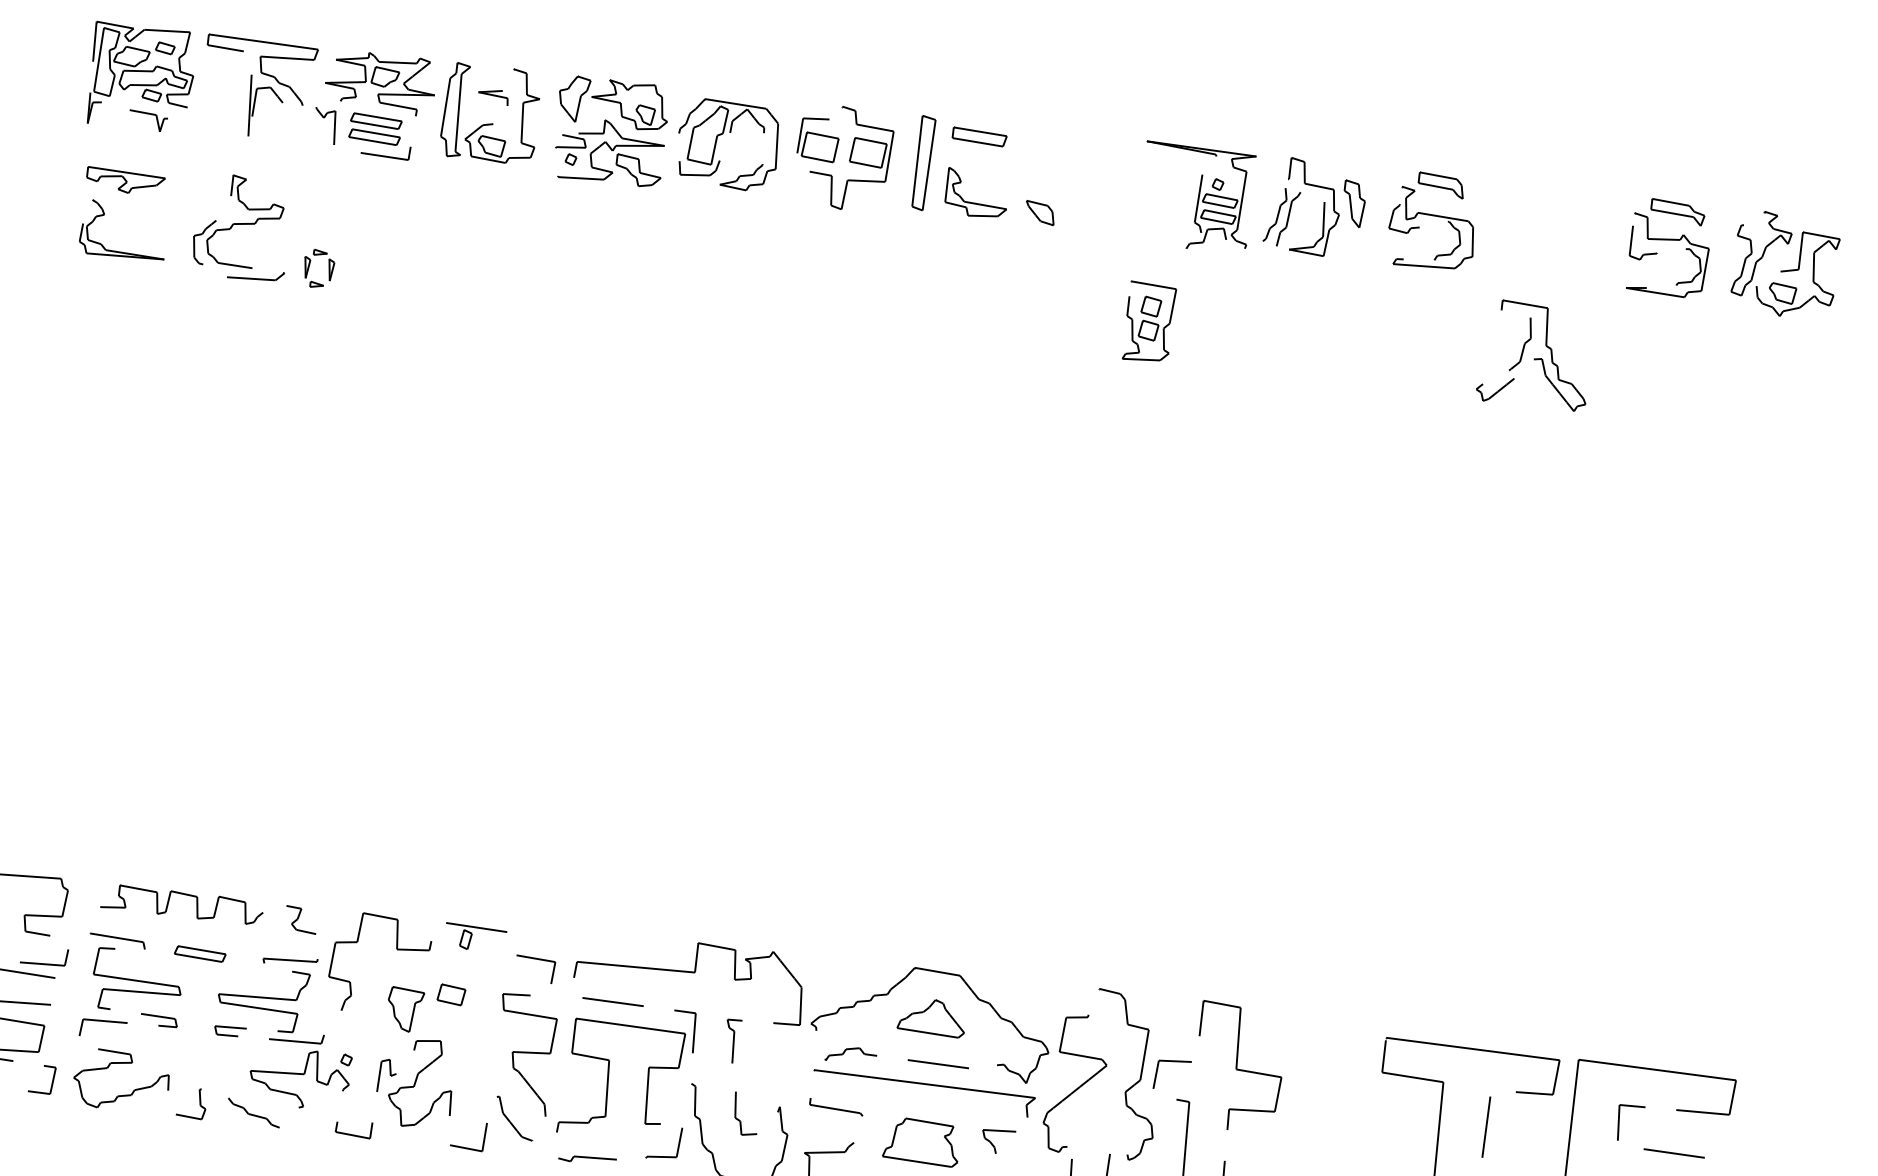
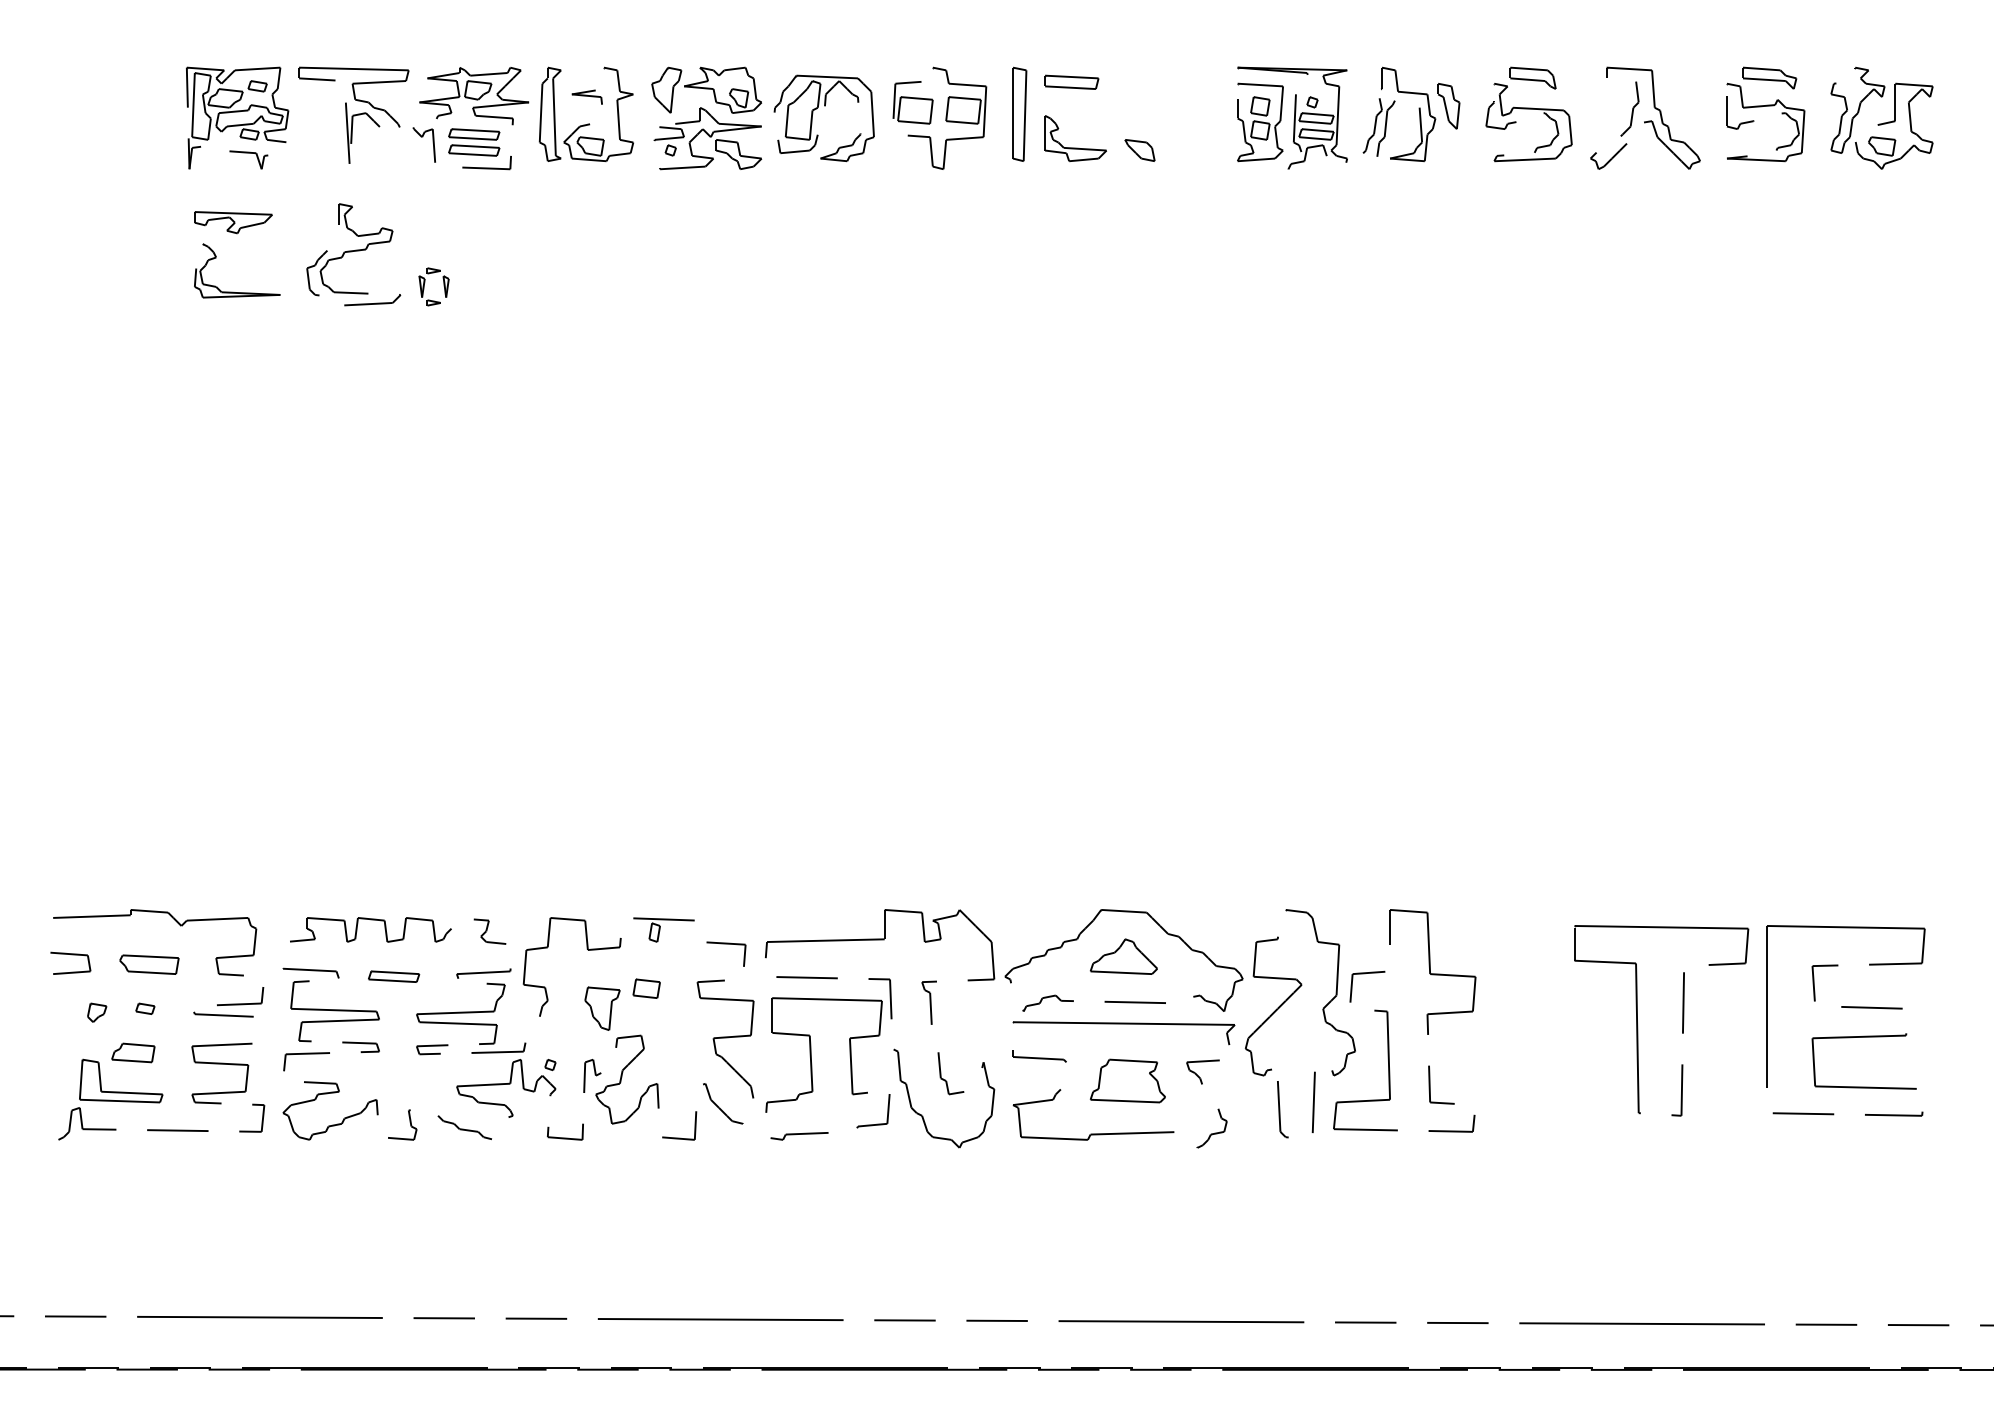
part: (1149, 322) -> (1260, 122), moved
part: (1535, 354) -> (1645, 117), moved

